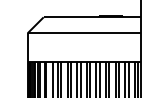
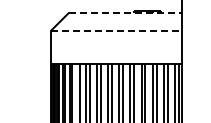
line: (93, 17) -> (126, 12), solid -> dashed
line: (84, 33) -> (116, 31), solid -> dashed

